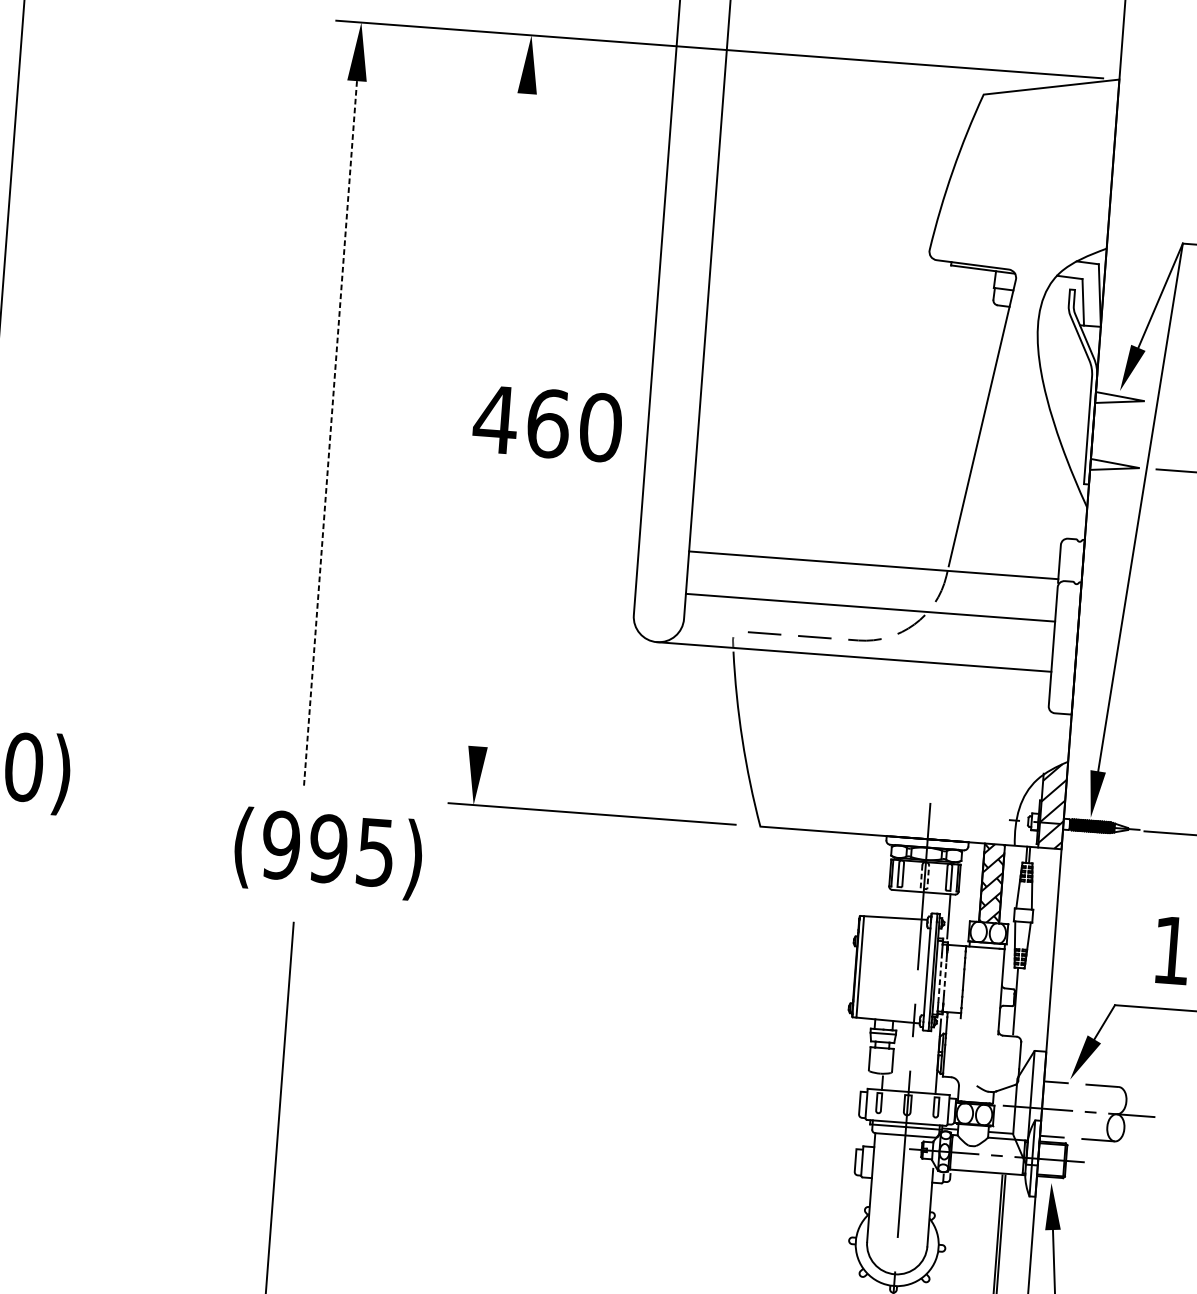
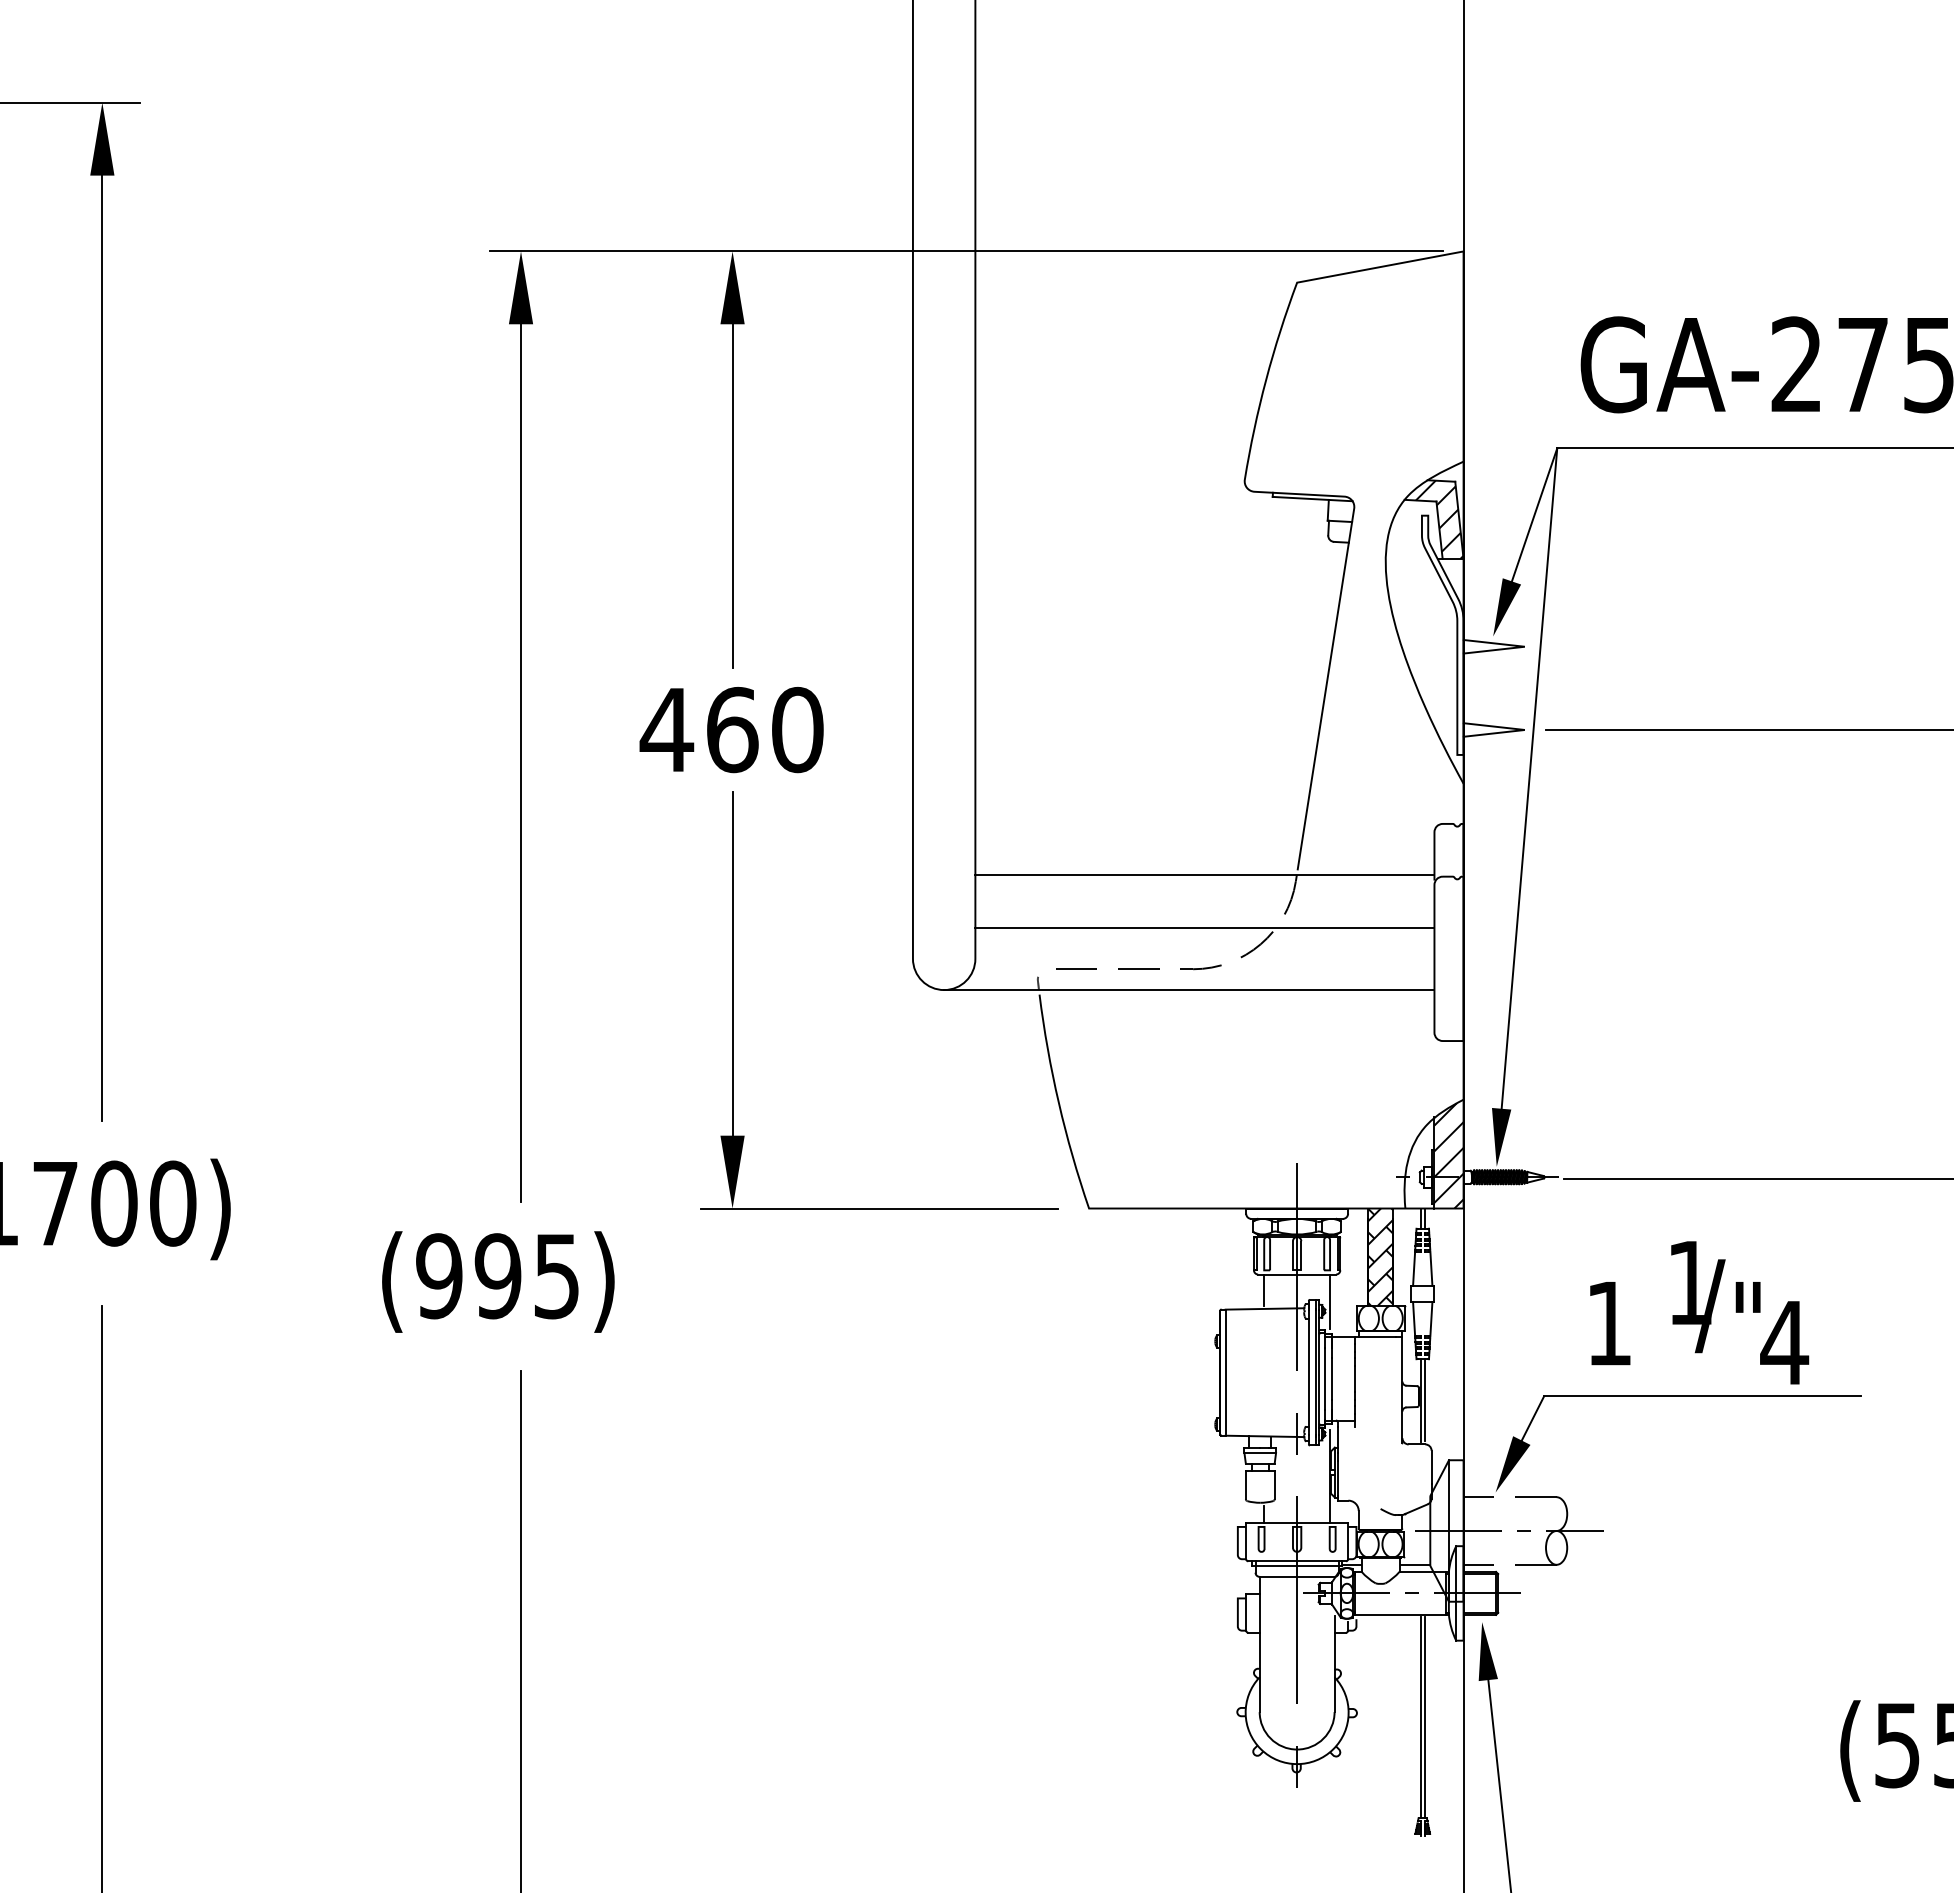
line: (516, 231) -> (732, 495), added
hatch: (1083, 293) -> (1439, 519), added
text: (547, 424) -> (731, 730), moved
line: (330, 434) -> (521, 763), dashed -> solid
line: (488, 608) -> (732, 963), added
text: (328, 853) -> (498, 1281), moved
line: (924, 889) -> (1297, 1270), dashed -> solid
line: (895, 902) -> (1263, 1289), added
line: (945, 977) -> (1331, 1378), dashed -> solid
line: (940, 978) -> (1325, 1379), dashed -> solid
line: (1018, 1000) -> (1424, 1399), added

